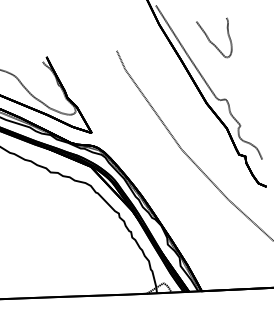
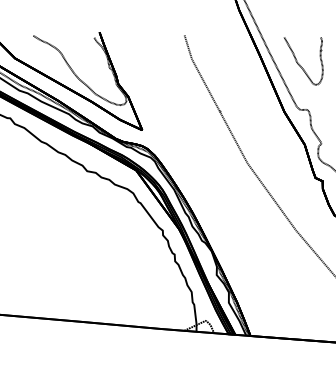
curve: (212, 42) -> (300, 64), moved

